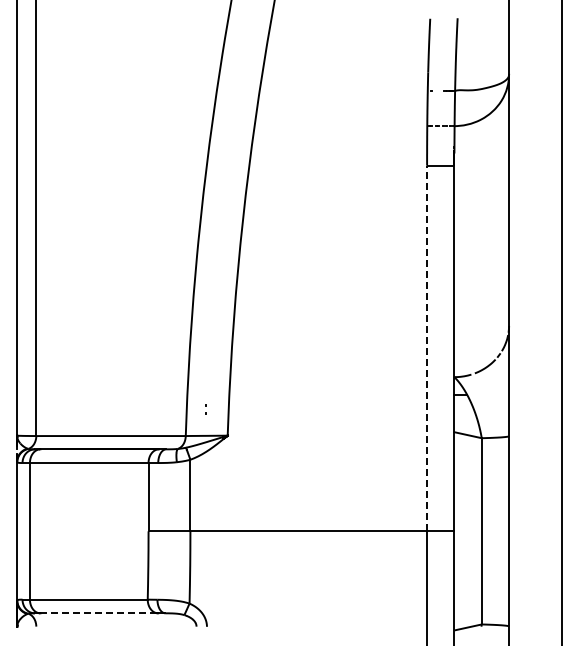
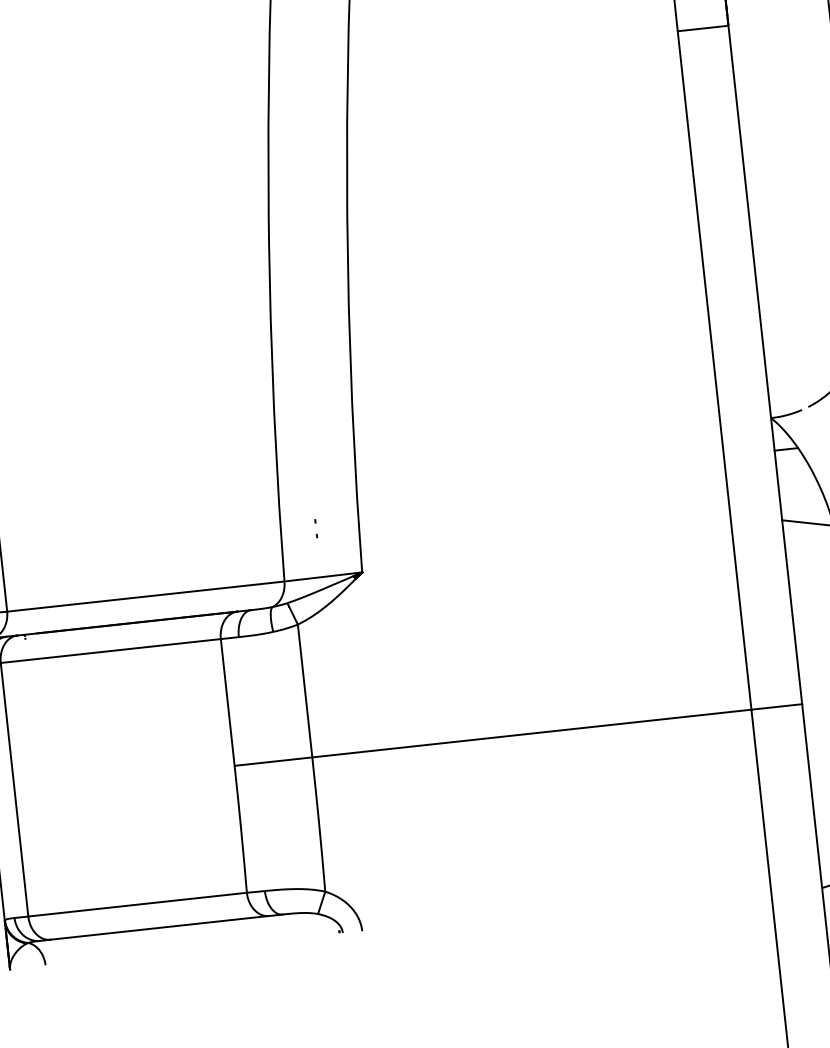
line: (427, 348) -> (715, 370), dashed -> solid
line: (98, 613) -> (158, 928), dashed -> solid

